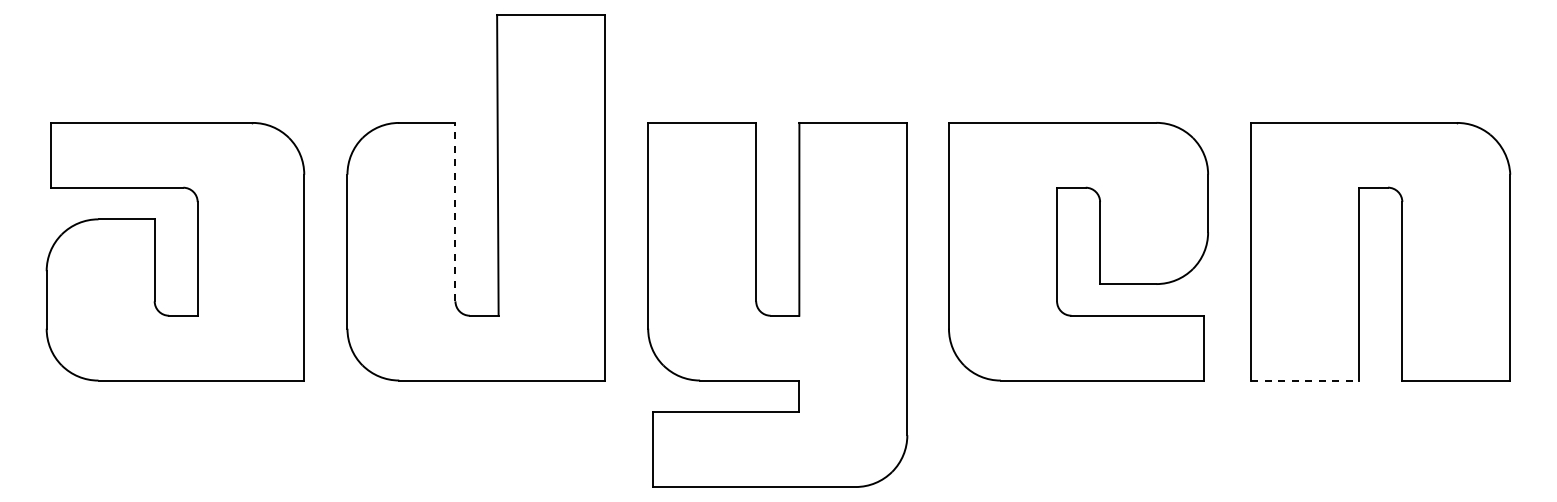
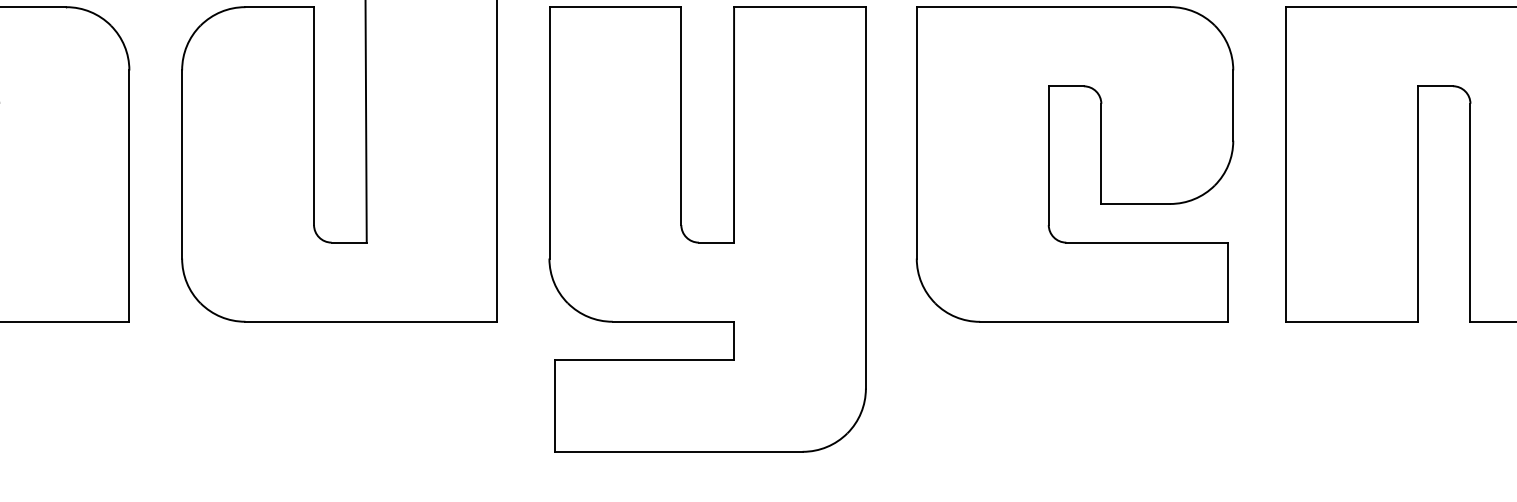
line: (455, 211) -> (314, 115), dashed -> solid
line: (1305, 380) -> (1352, 321), dashed -> solid

